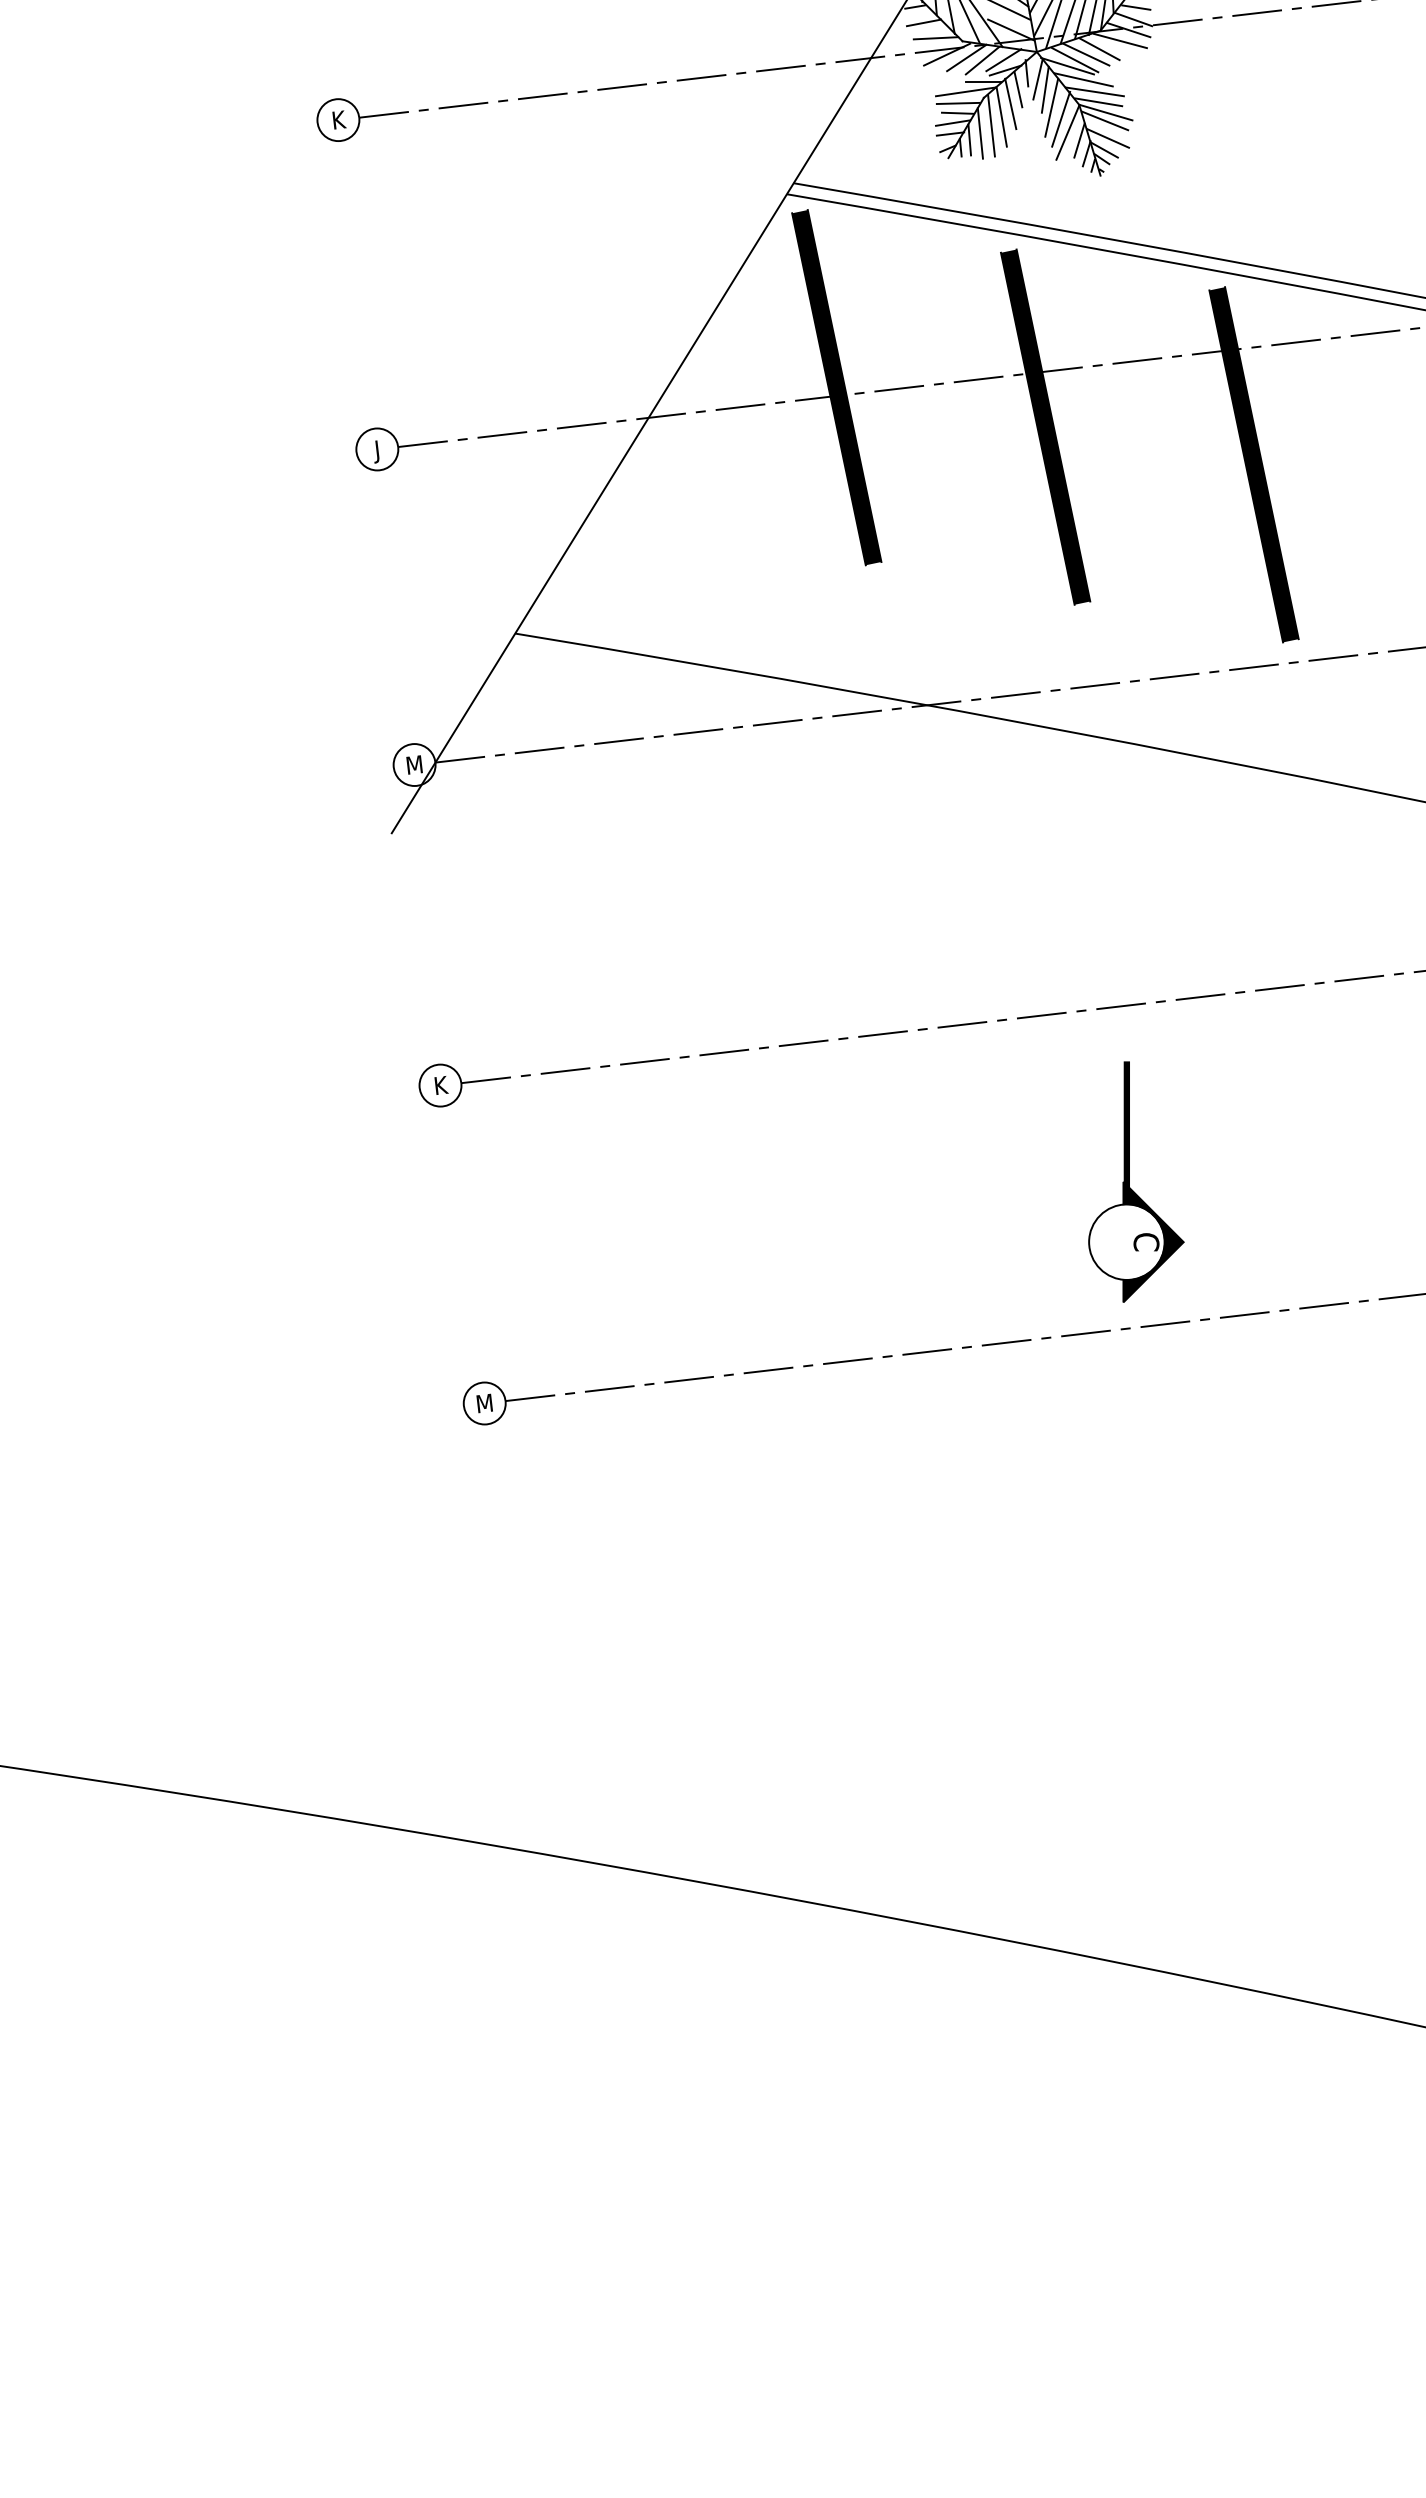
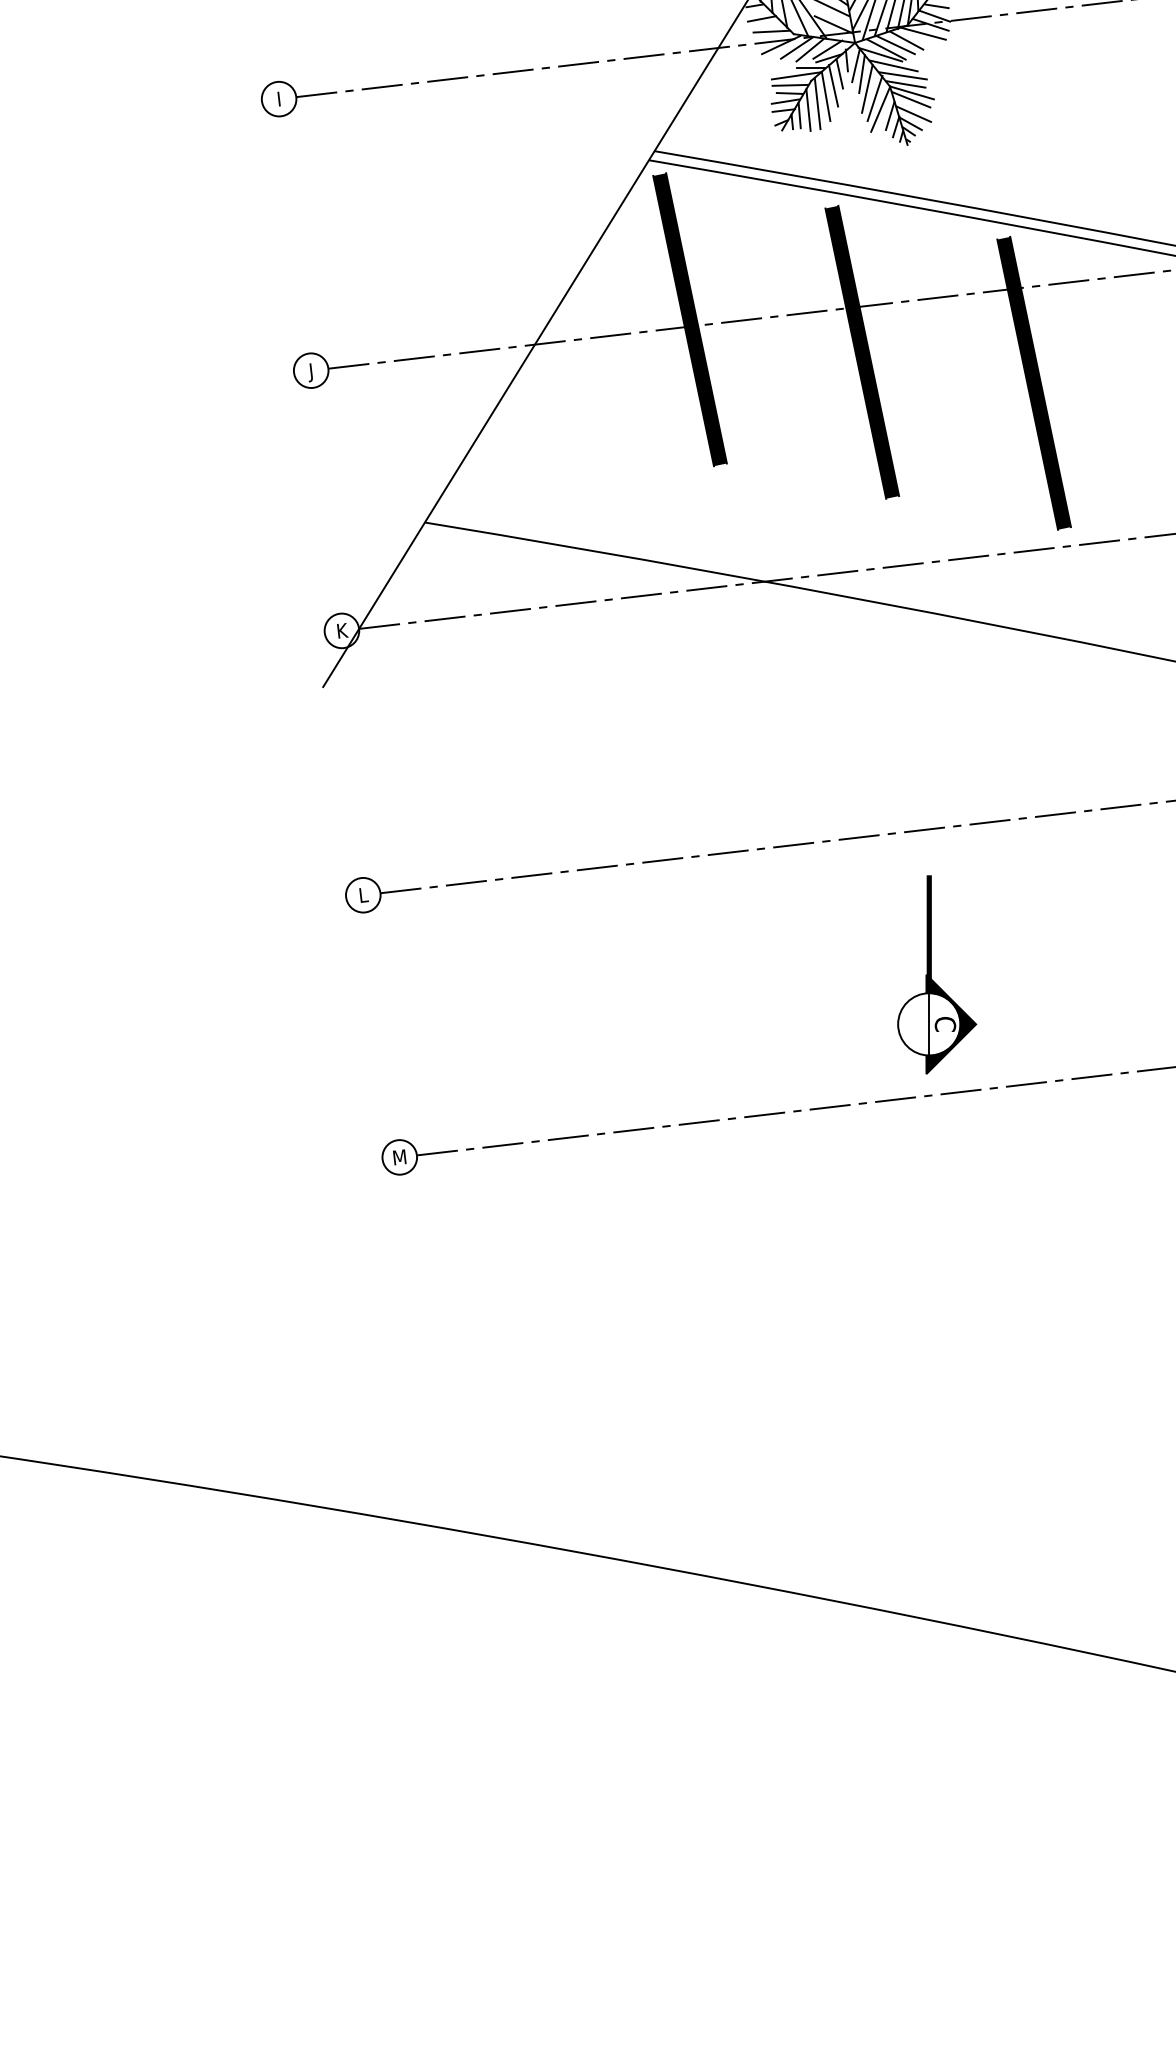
text: (339, 119) -> (280, 98), K -> I
text: (414, 764) -> (341, 630), M -> K
text: (441, 1085) -> (364, 895), K -> L
line: (1126, 1241) -> (928, 1023), added

